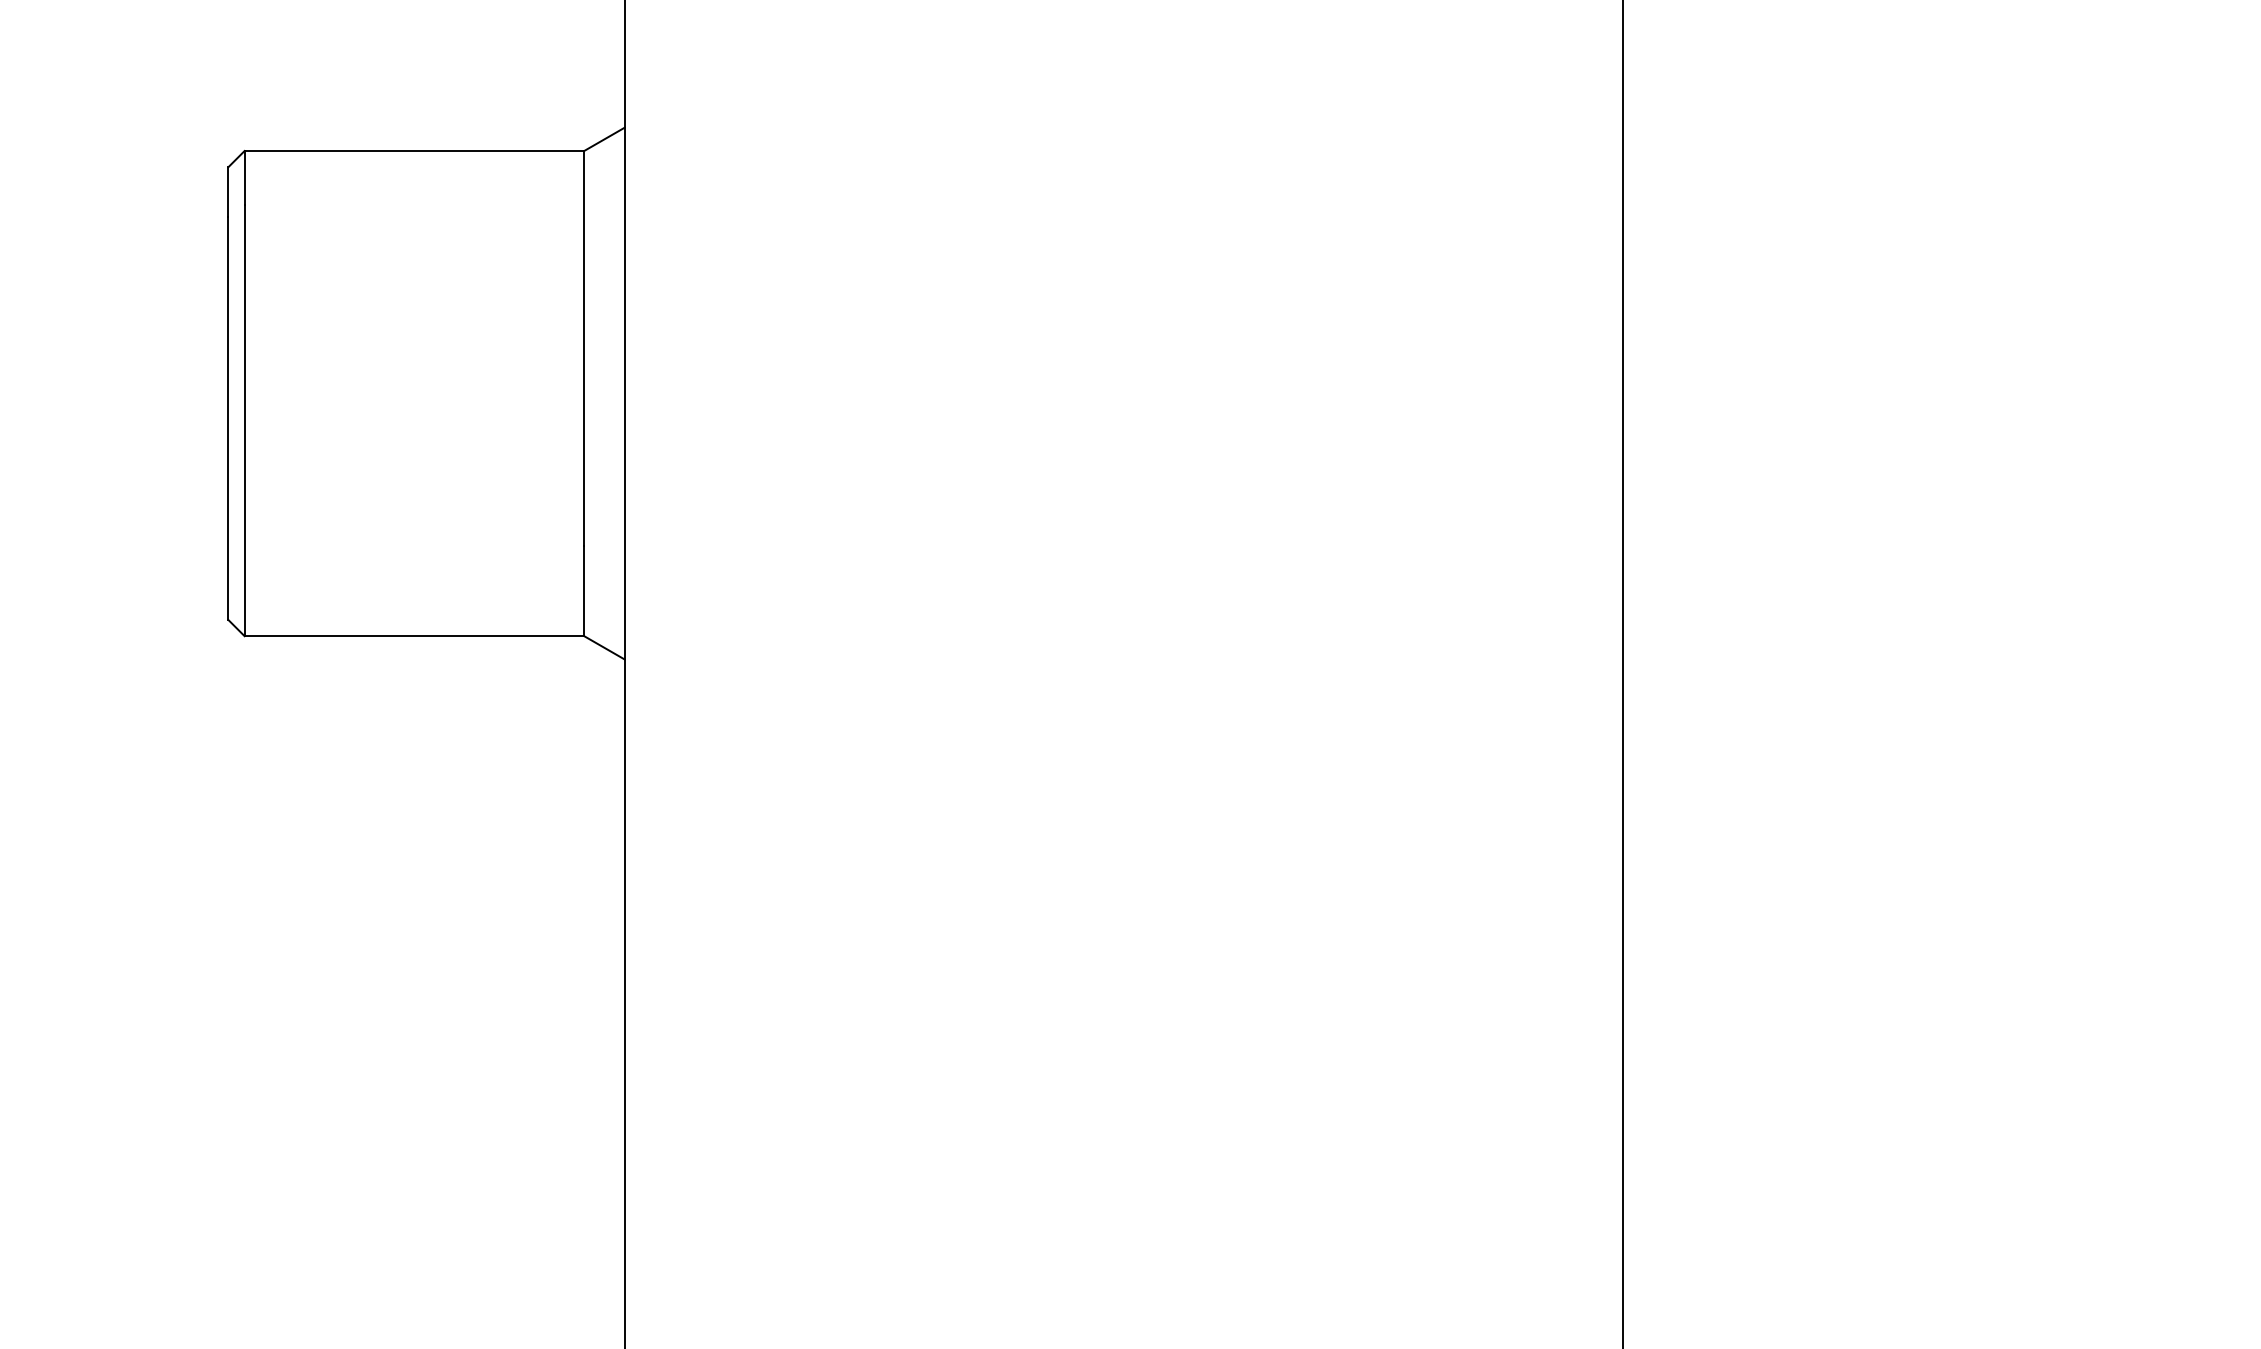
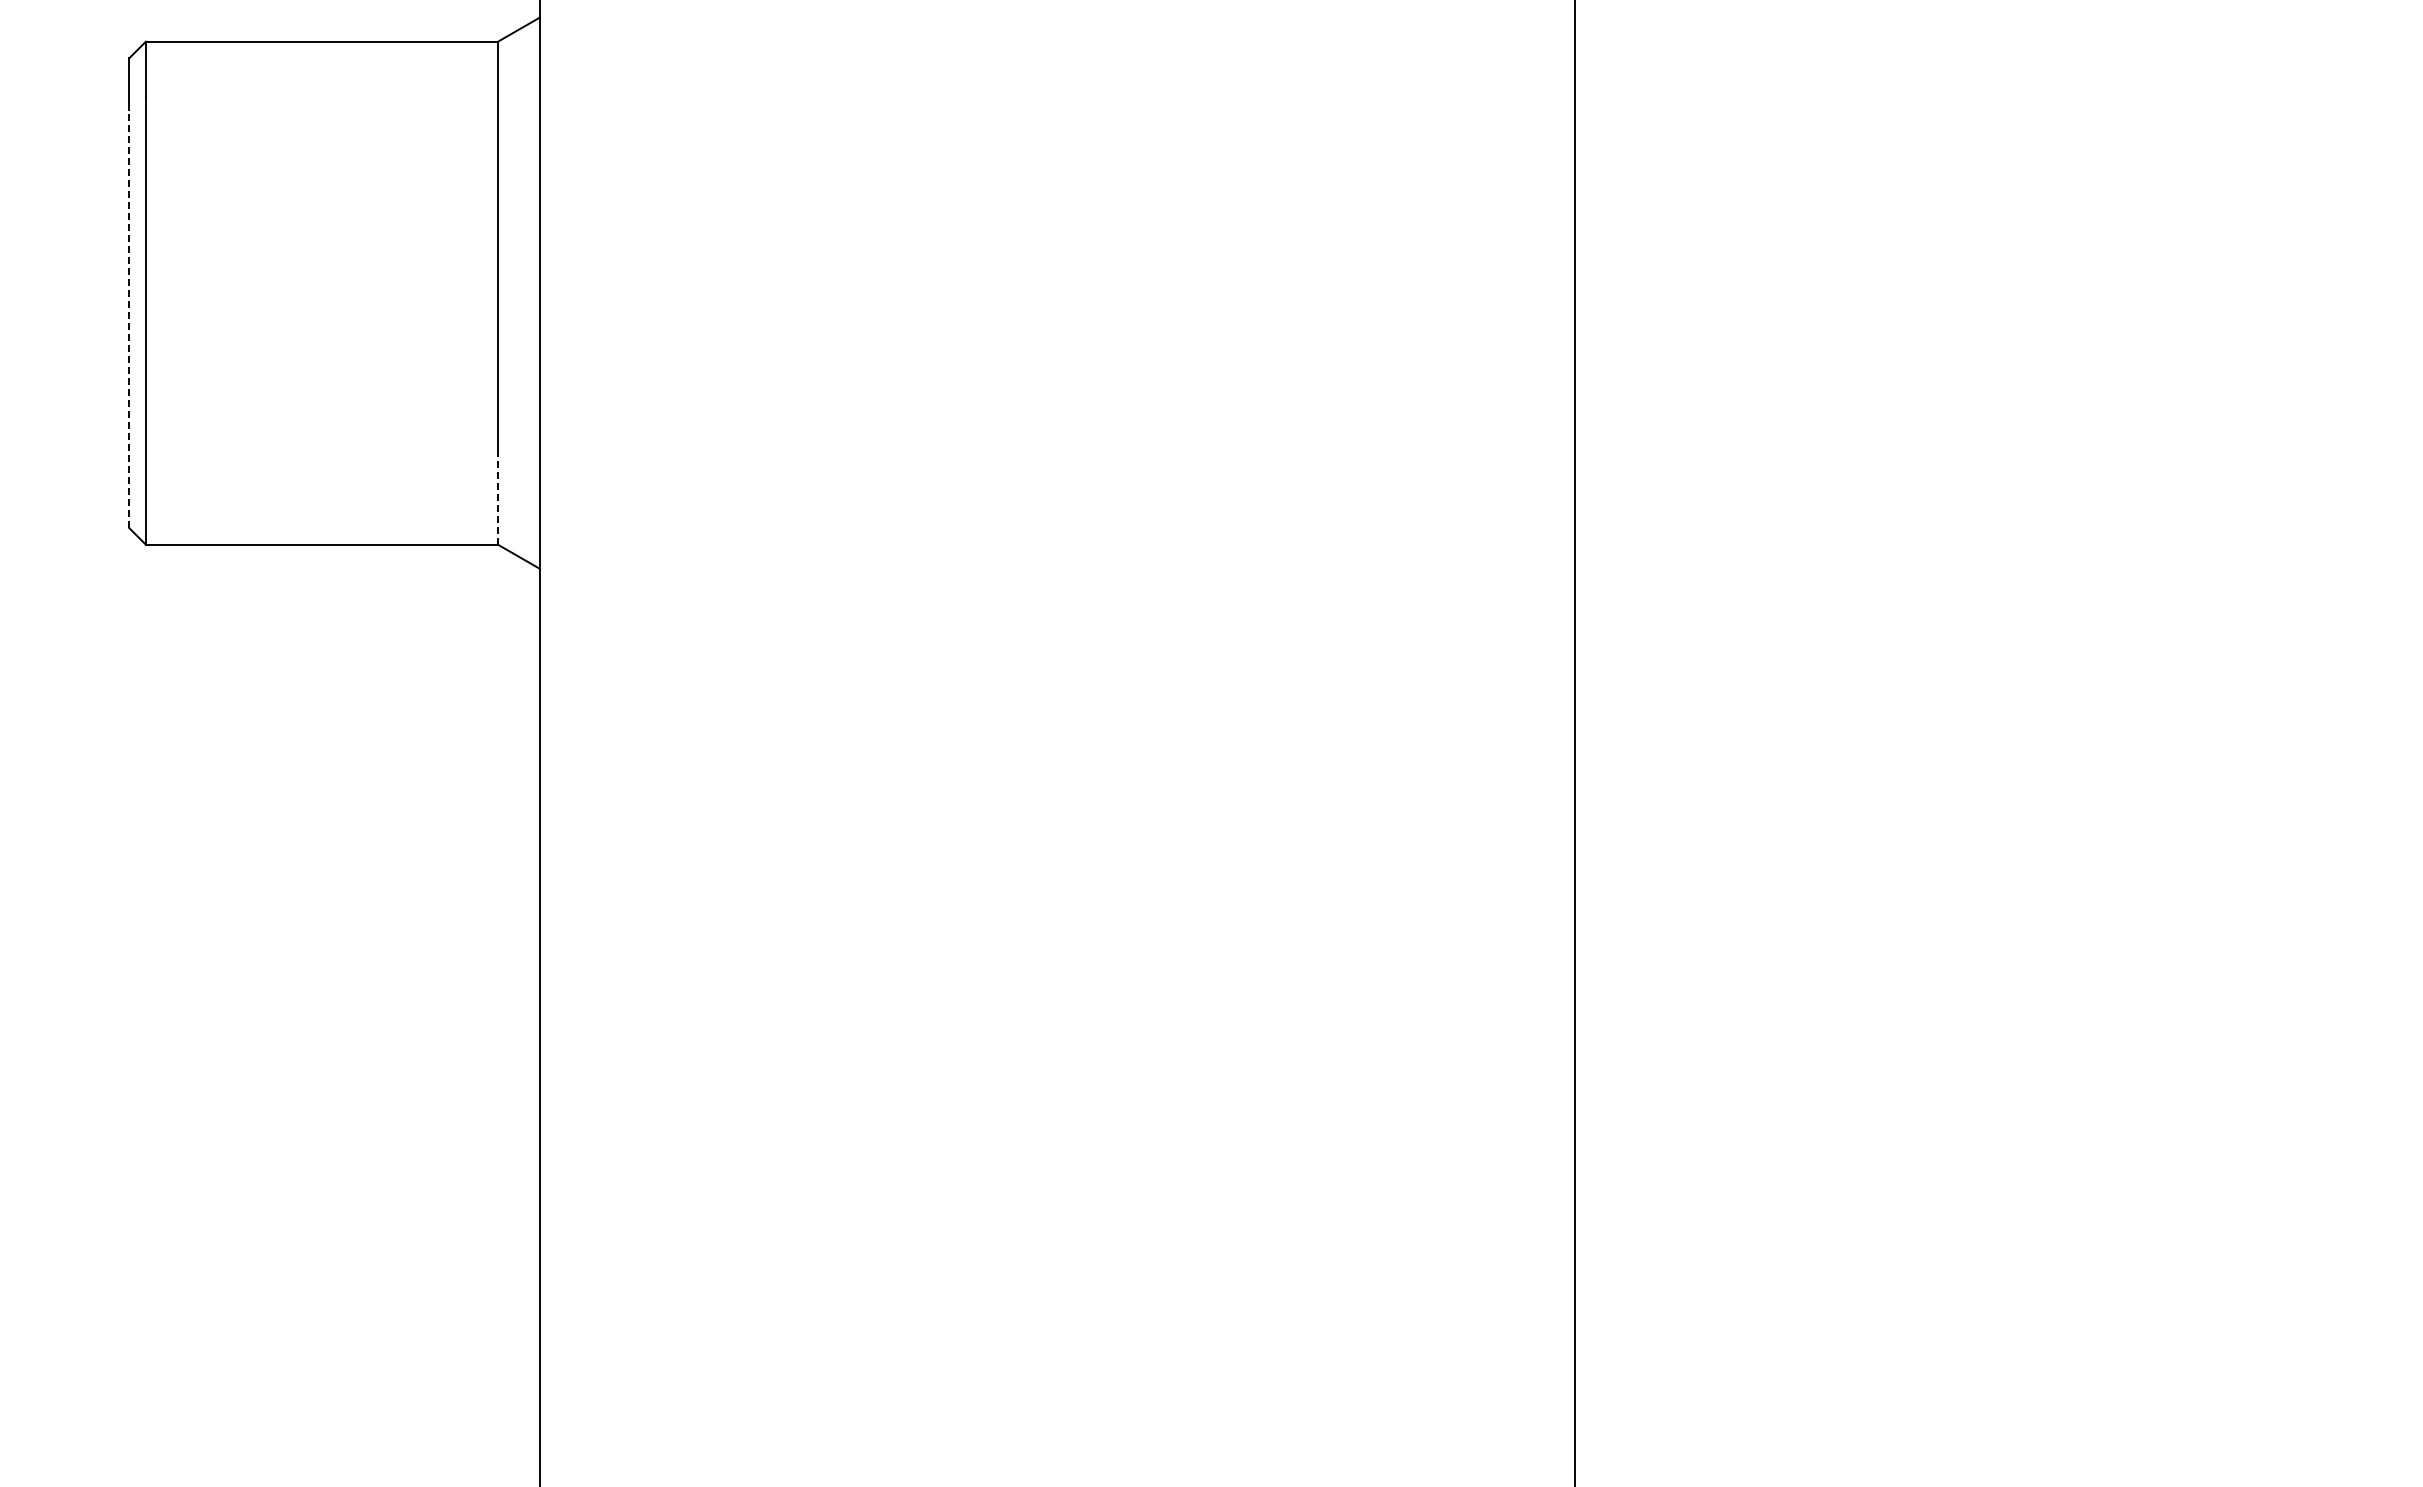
line: (228, 418) -> (129, 319), solid -> dashed
line: (584, 590) -> (498, 497), solid -> dashed

